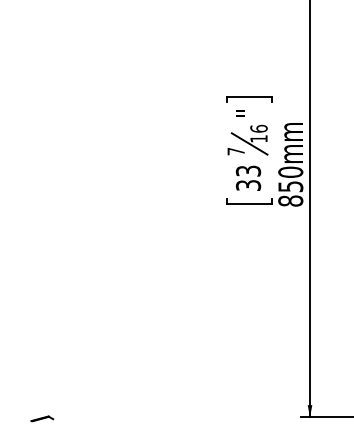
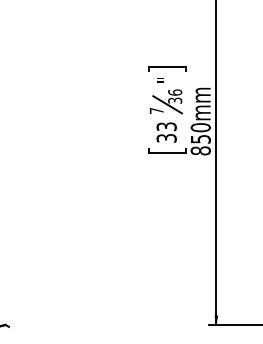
text: (258, 138) -> (174, 100), 16 -> 36

